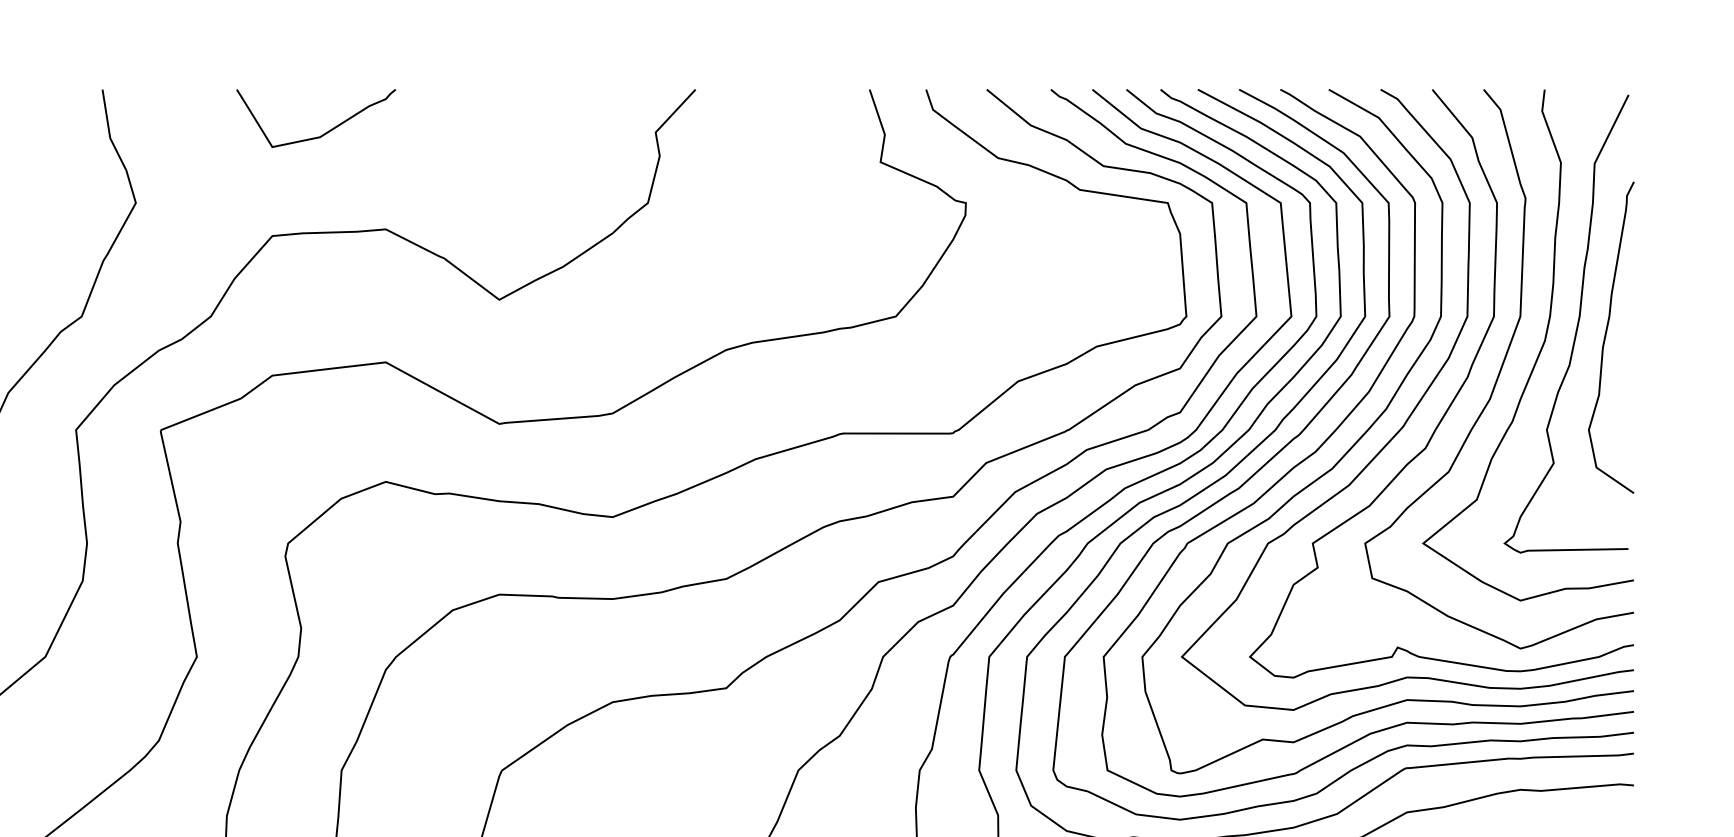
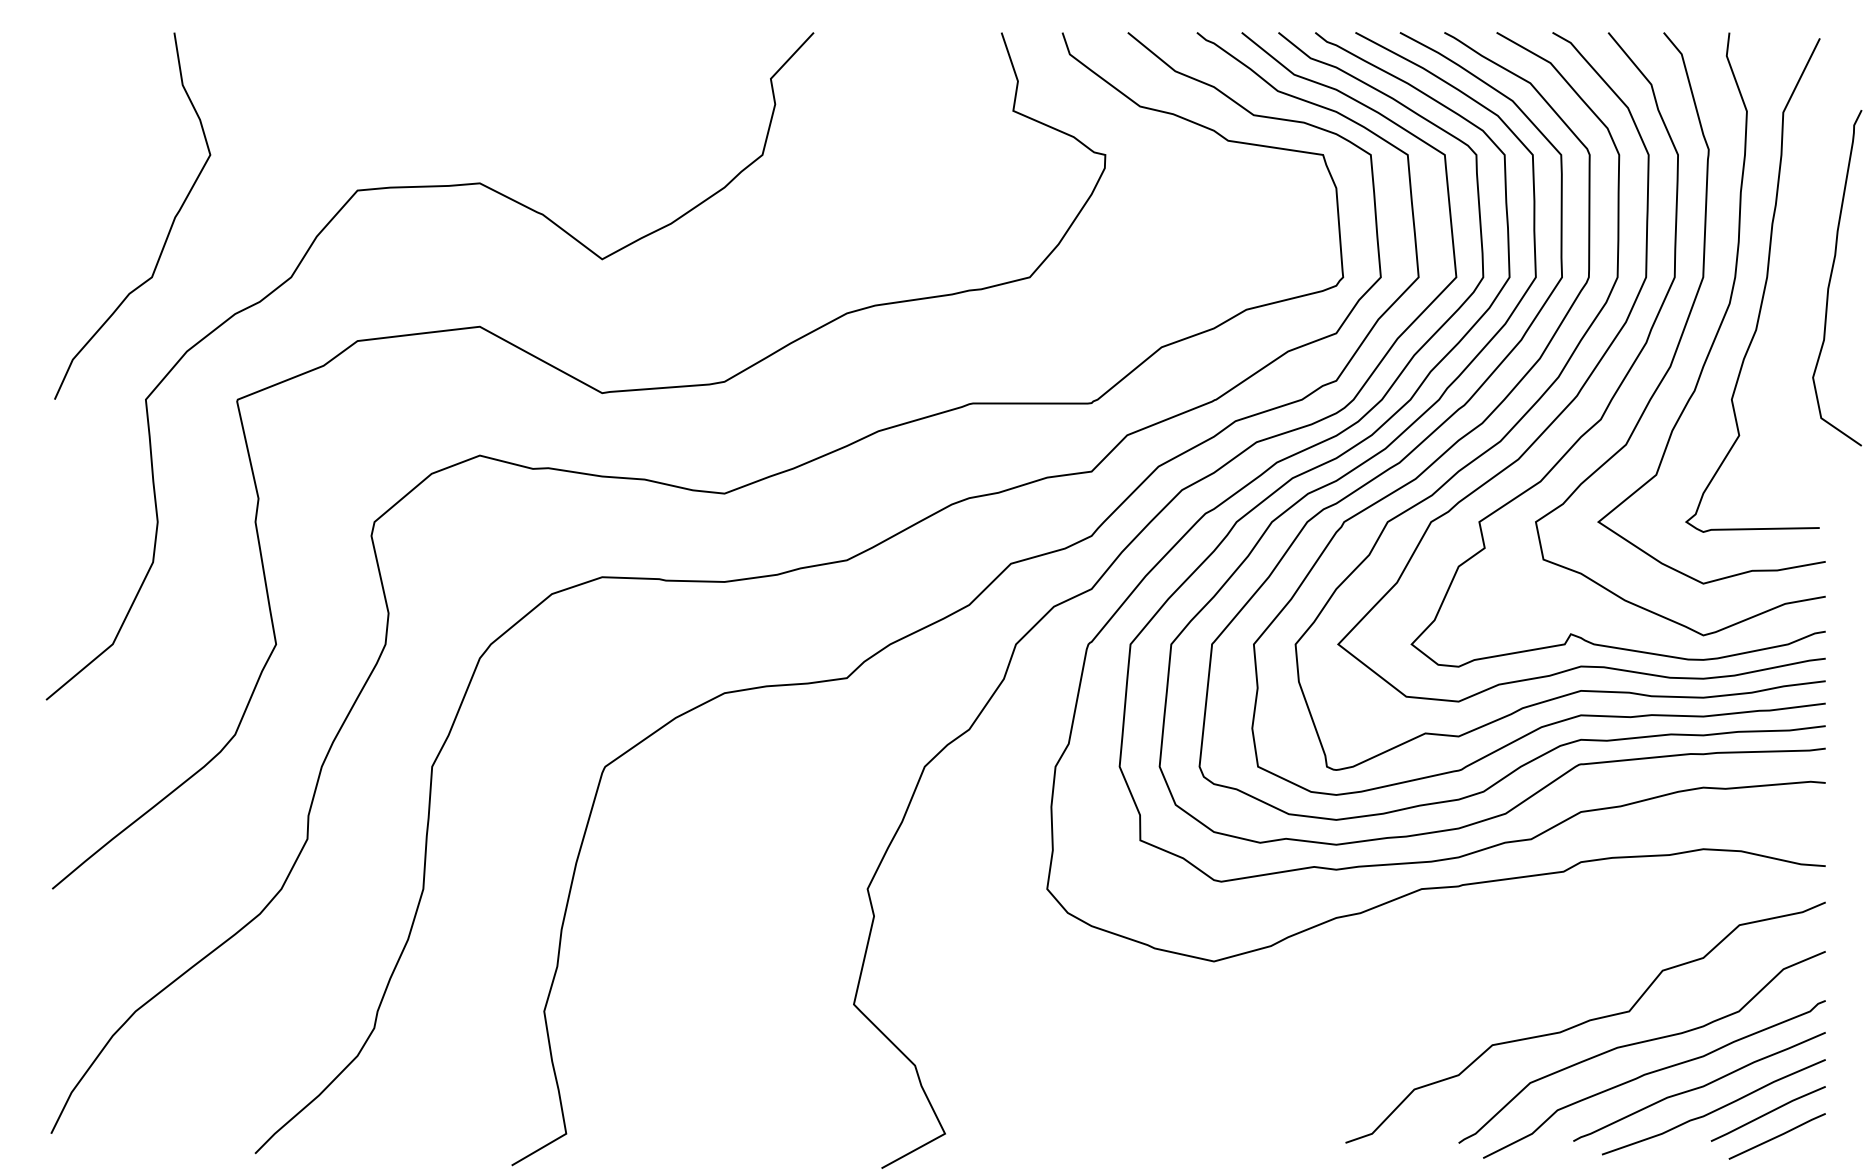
curve: (326, 132) -> (415, 78), removed
curve: (1605, 338) -> (1831, 278), moved

